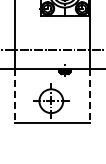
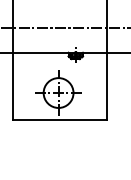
line: (15, 96) -> (13, 87), dashed -> solid
line: (89, 96) -> (106, 87), dashed -> solid

